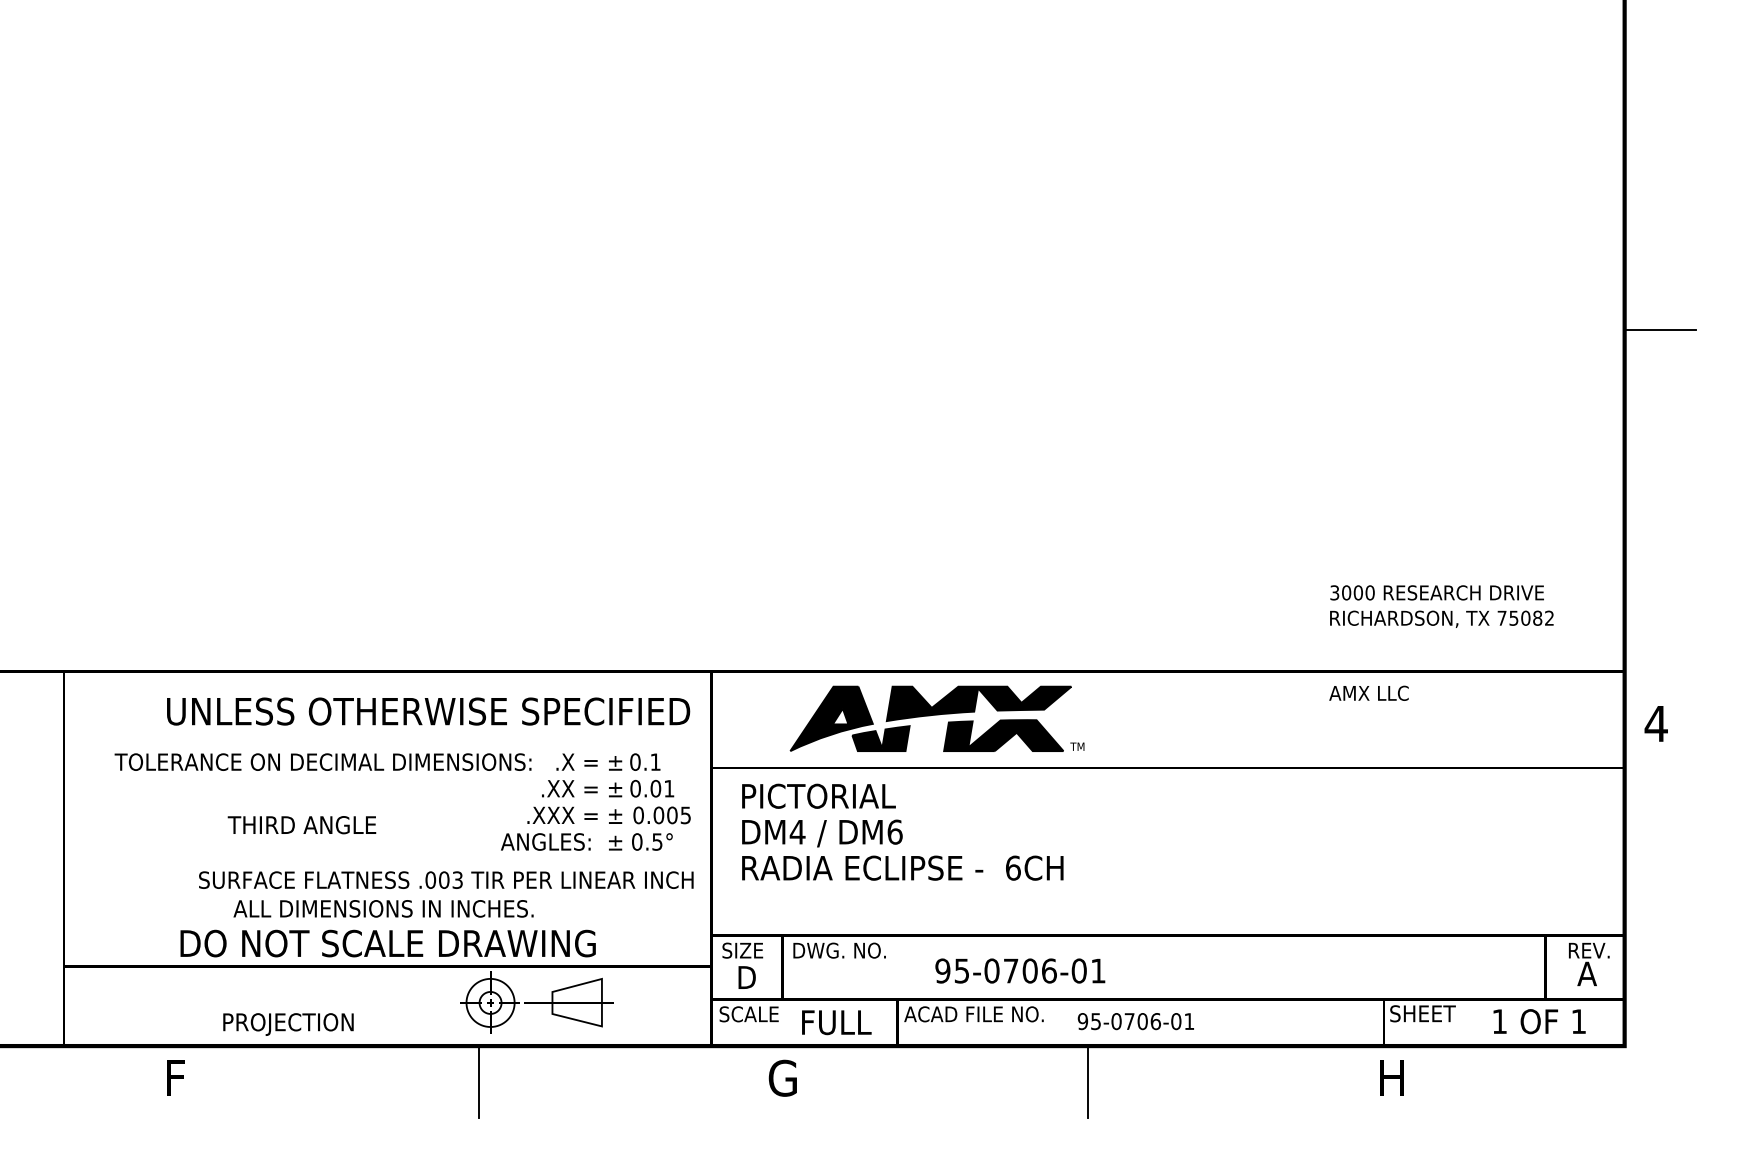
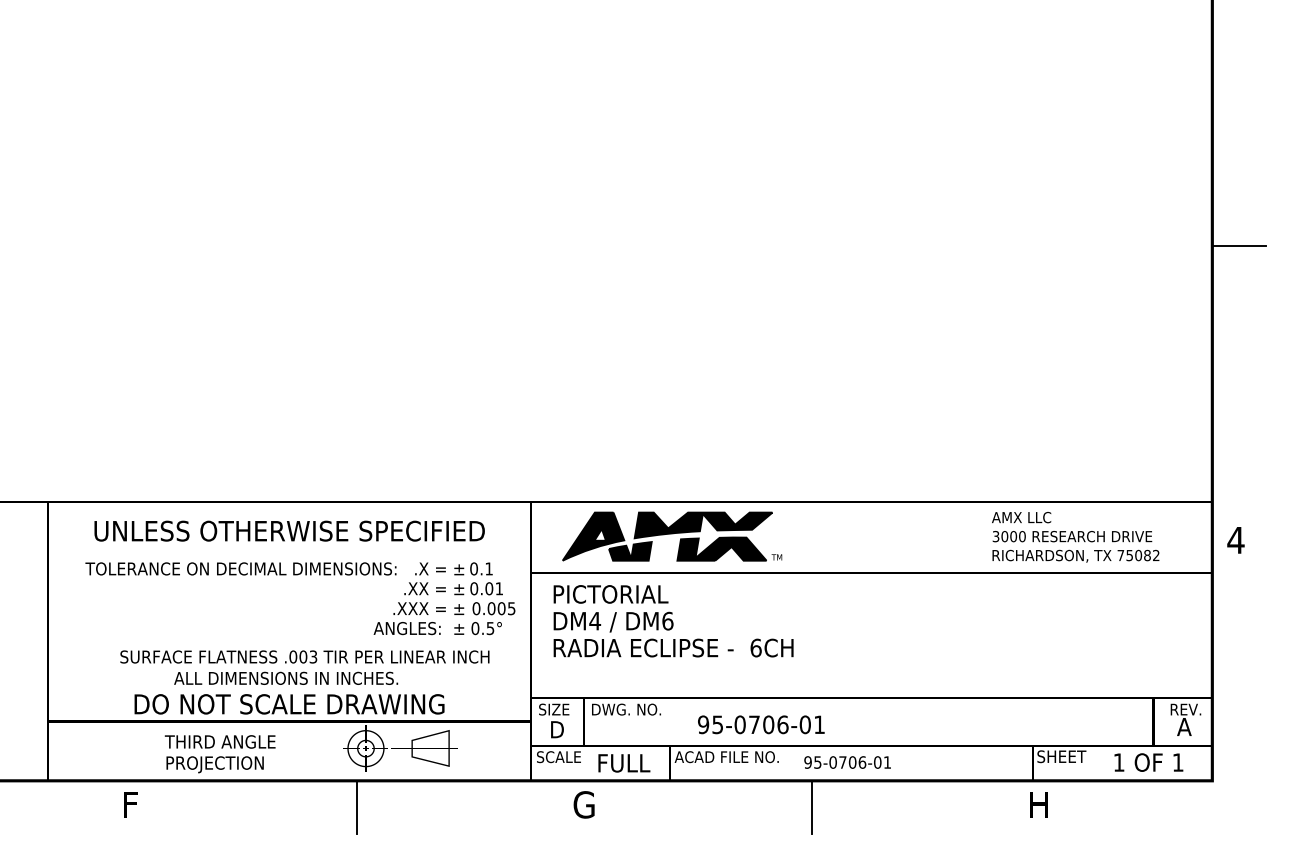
text: (1441, 606) -> (1075, 546), moved
text: (428, 710) -> (289, 530), moved
part: (937, 718) -> (672, 536), moved
text: (301, 824) -> (219, 741), moved
text: (445, 879) -> (304, 656), moved

